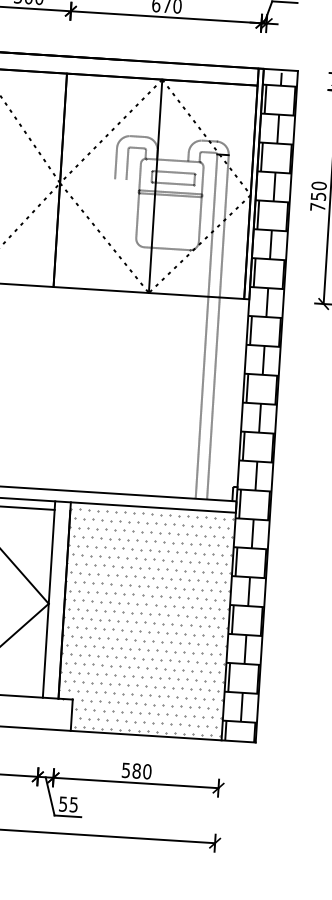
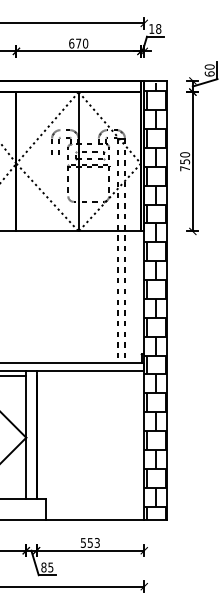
hatch: (144, 621) -> (89, 445), removed
text: (141, 770) -> (93, 542), 580 -> 553
text: (62, 804) -> (43, 567), 55 -> 85

